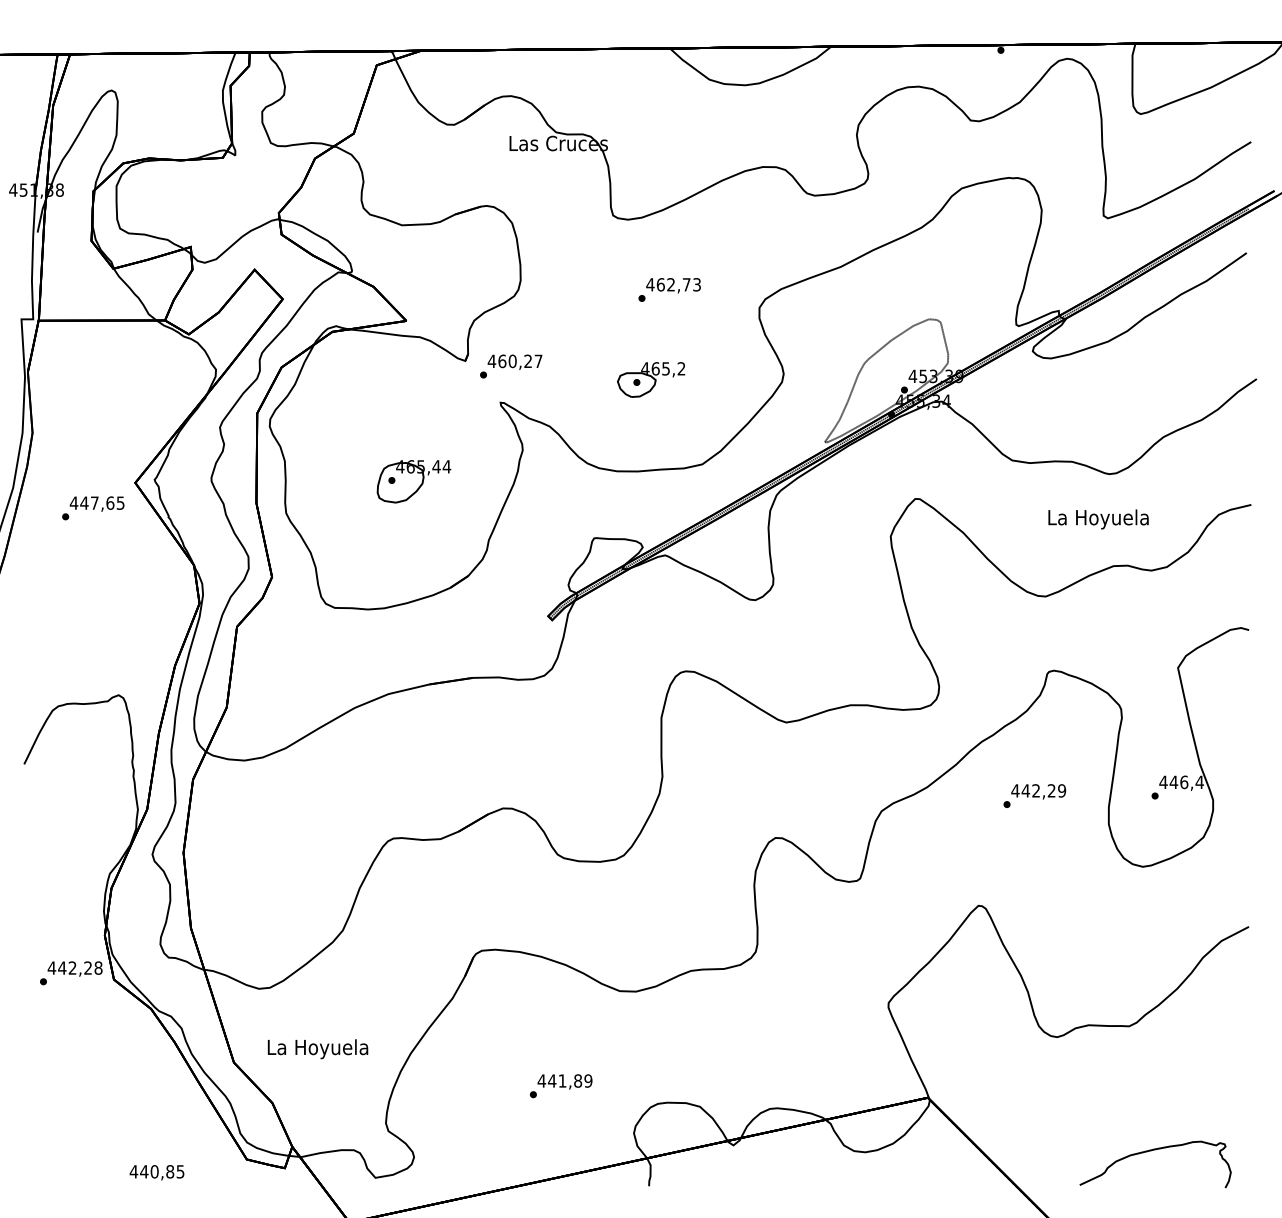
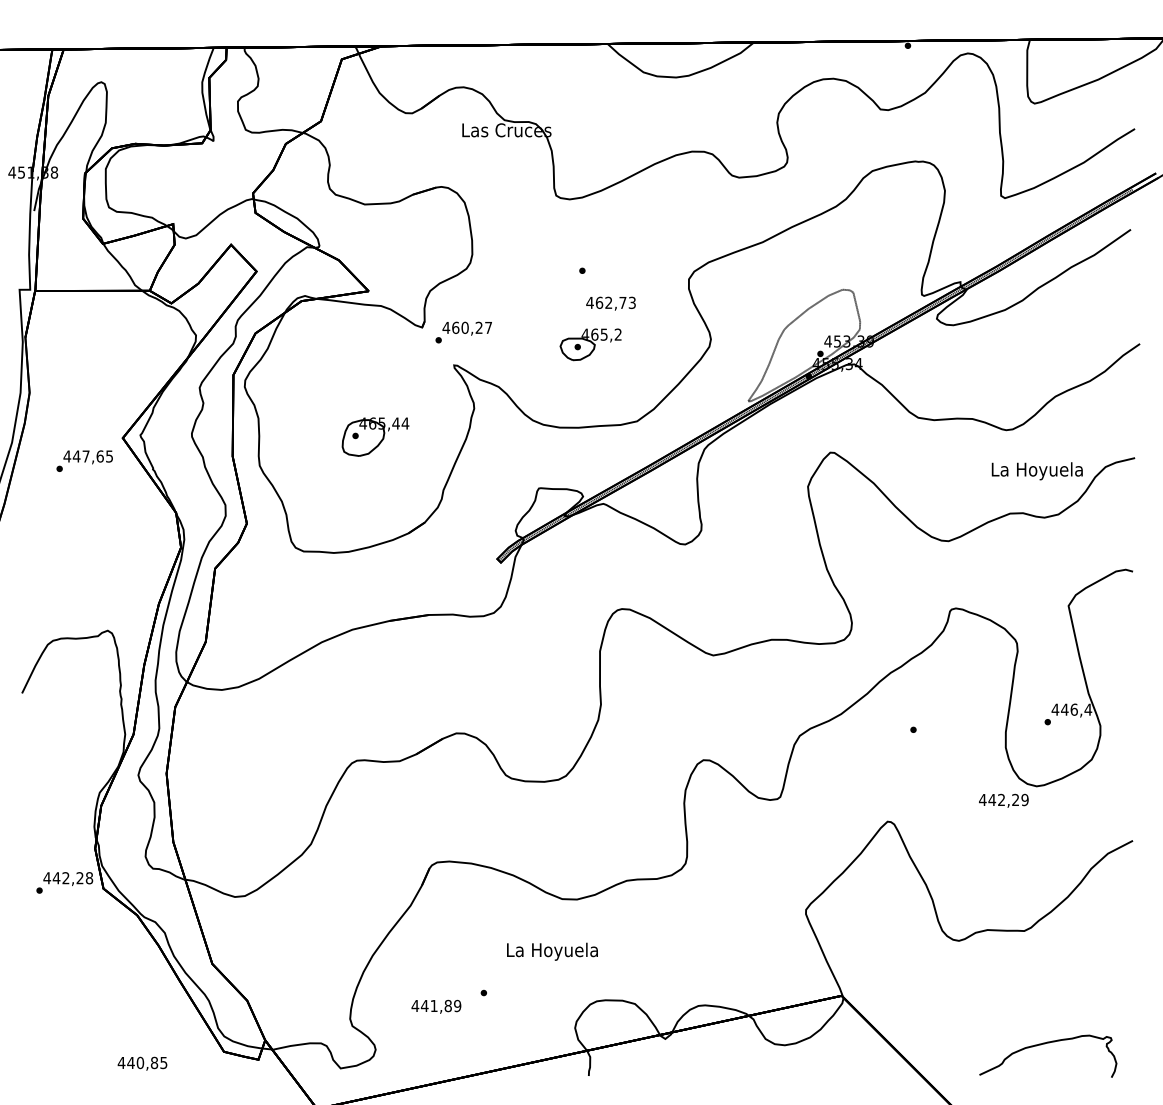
text: (673, 285) -> (610, 303), moved
text: (1098, 519) -> (1037, 471), moved
text: (1038, 791) -> (1003, 800), moved
text: (317, 1049) -> (552, 952), moved
text: (564, 1081) -> (435, 1006), moved

